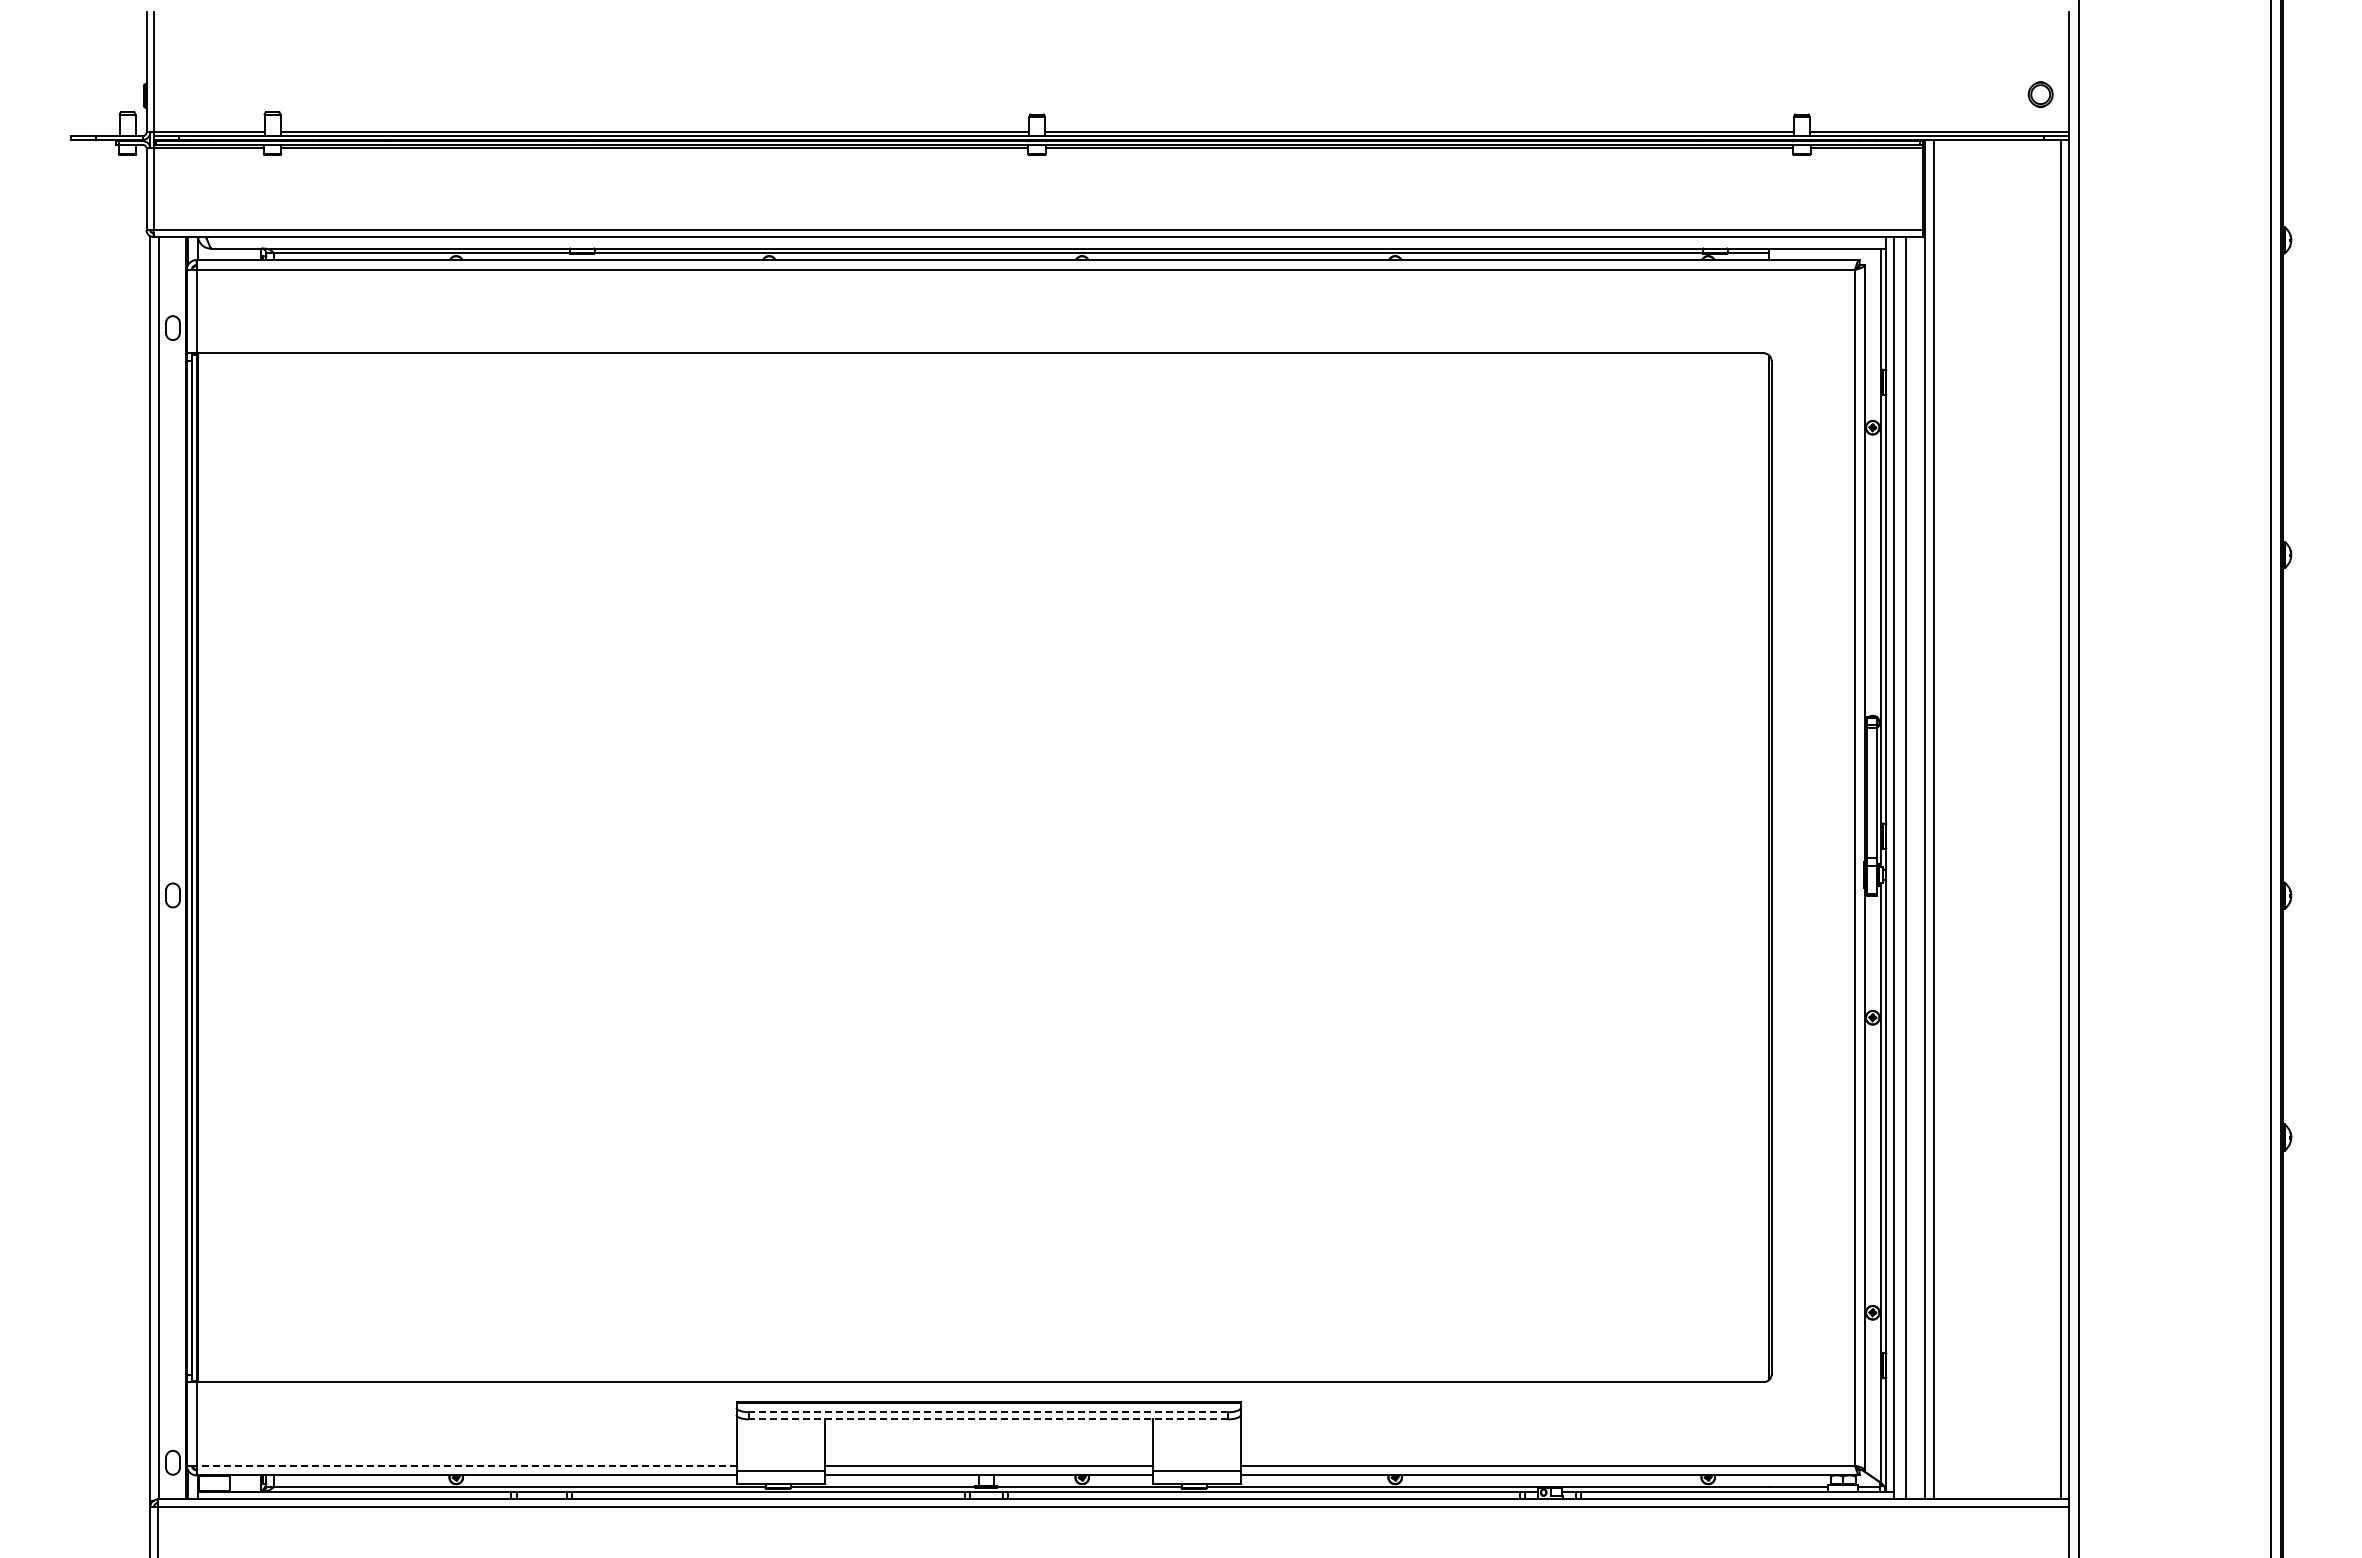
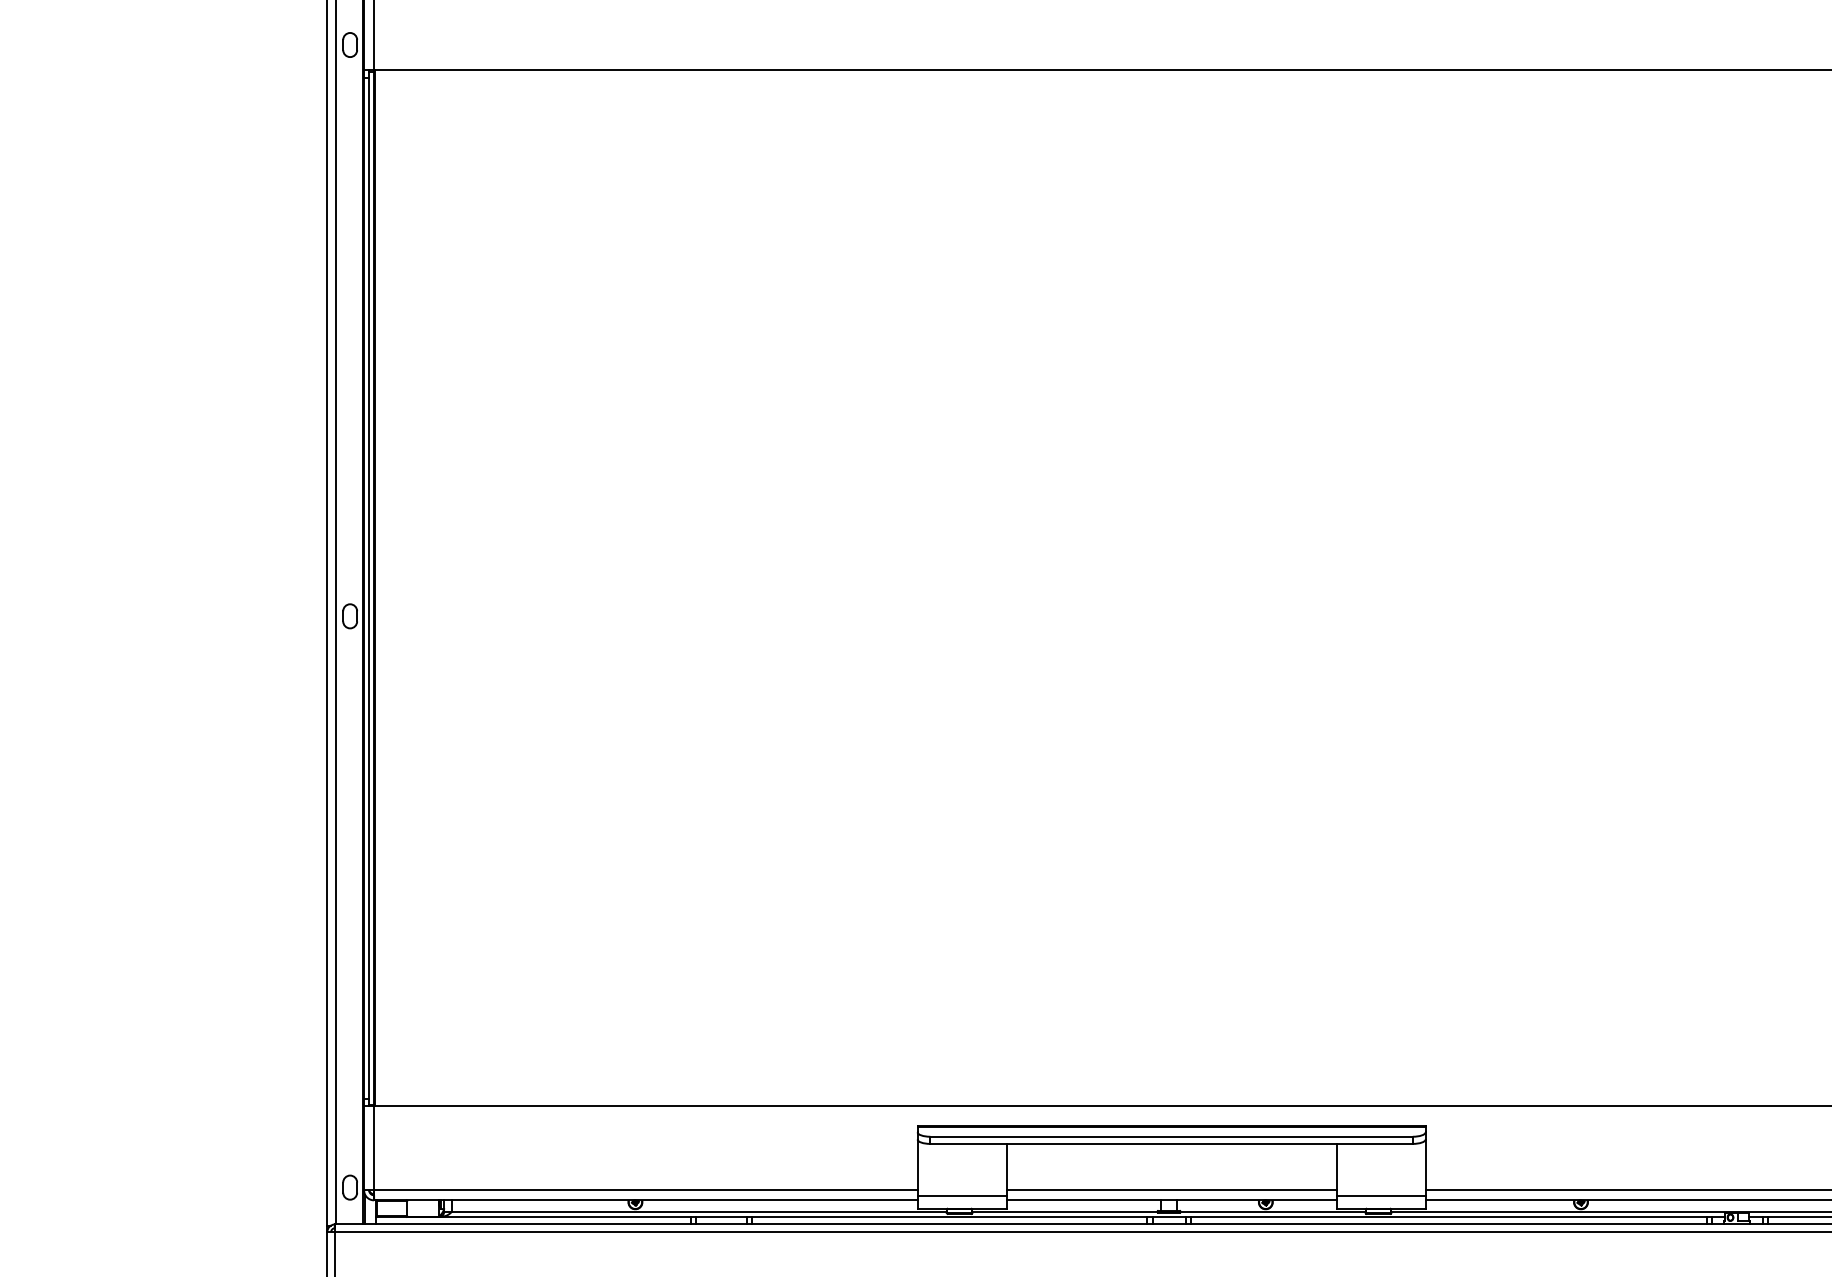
line: (988, 1412) -> (1171, 1137), dashed -> solid
line: (988, 1419) -> (1171, 1144), dashed -> solid
line: (466, 1465) -> (645, 1190), dashed -> solid

